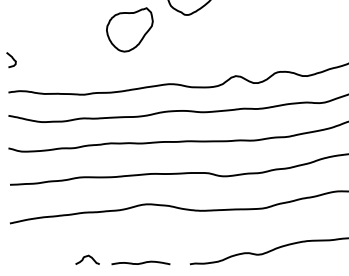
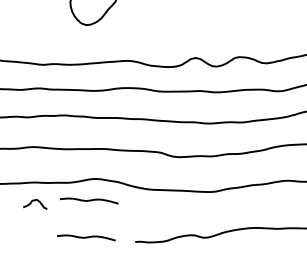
curve: (140, 225) -> (88, 199), added
curve: (86, 257) -> (34, 201), moved

